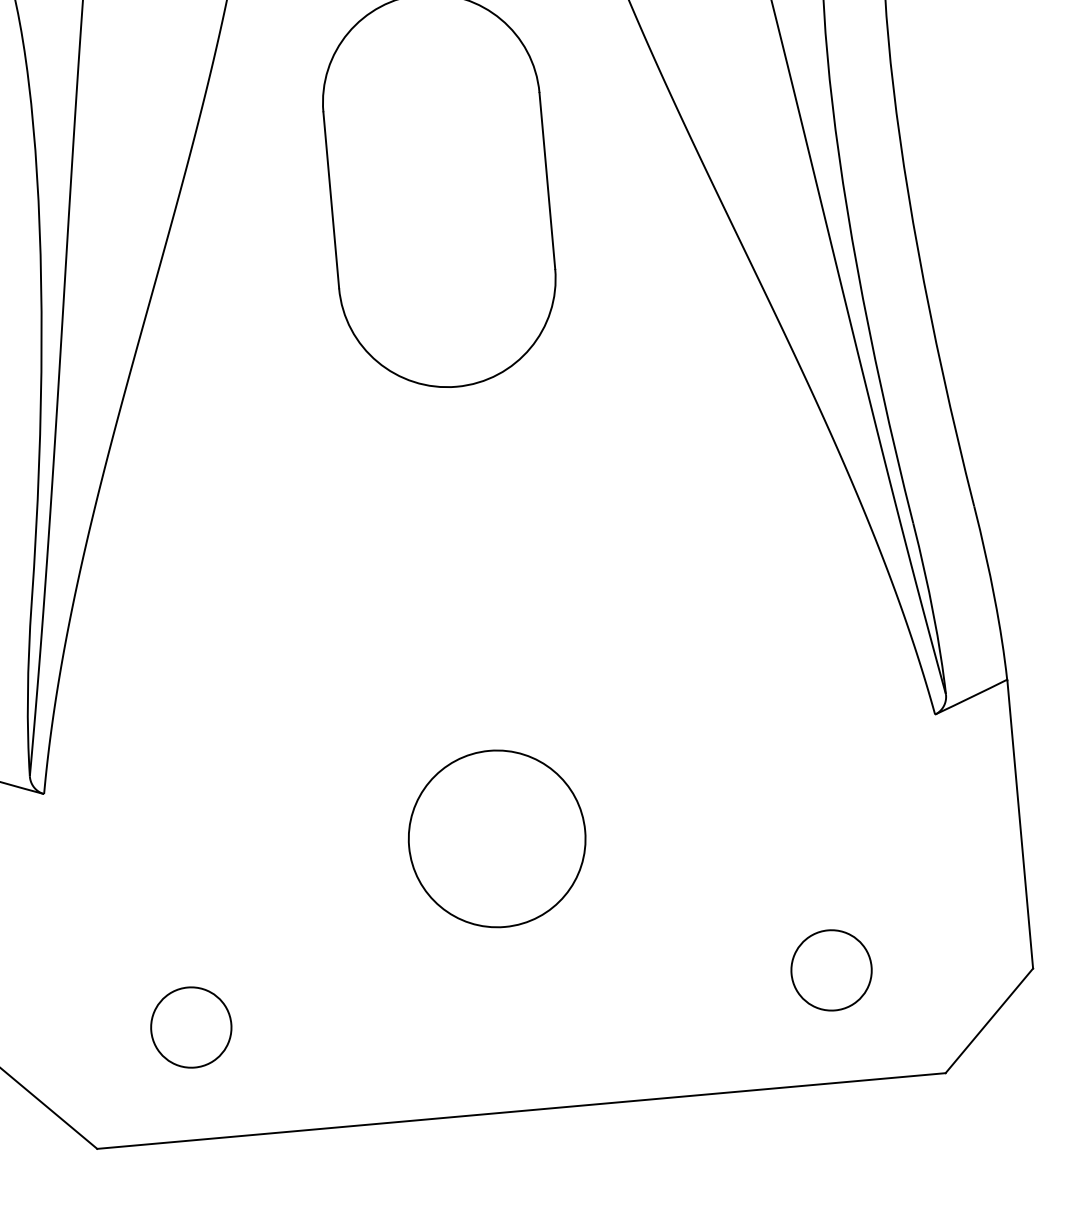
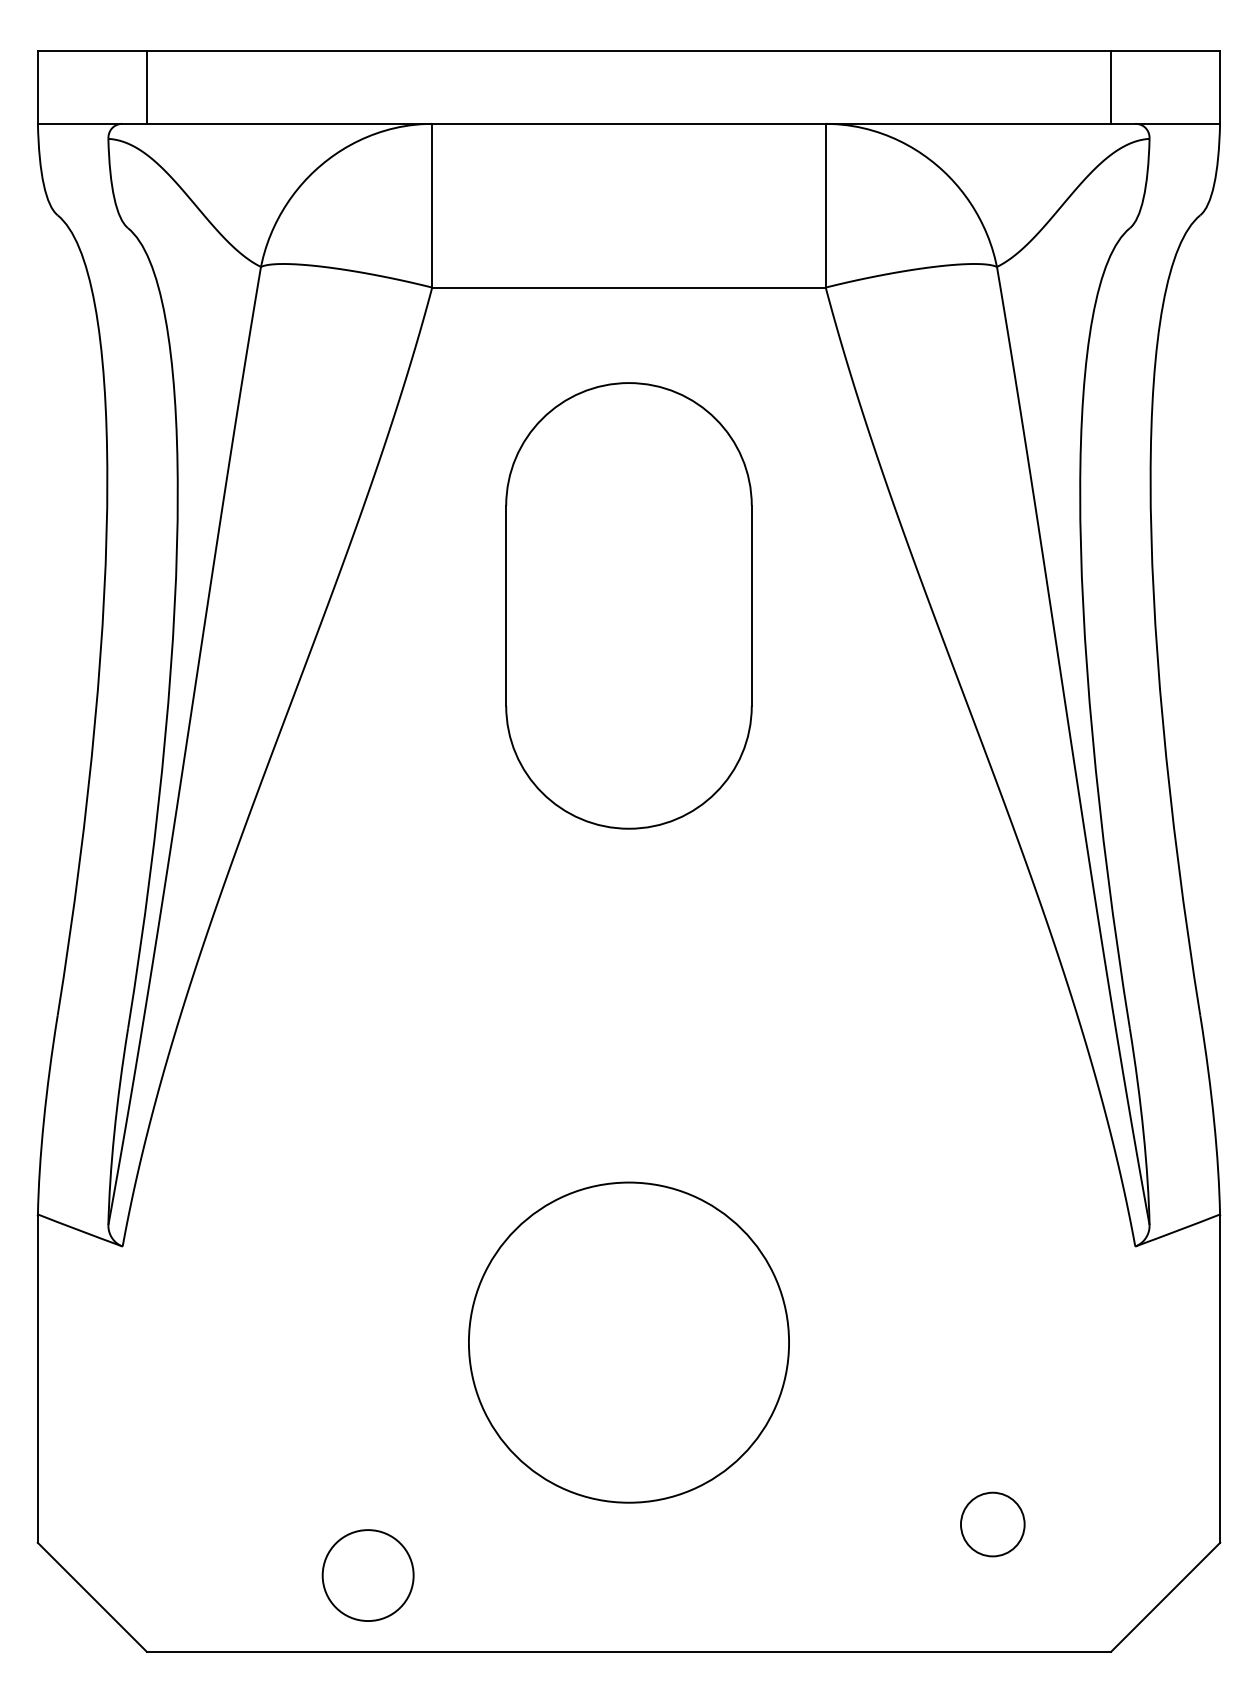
circle: (496, 838) -> (628, 1342), size x1.6
circle: (831, 970) -> (992, 1524), size x0.7
circle: (190, 1027) -> (367, 1575), moved

